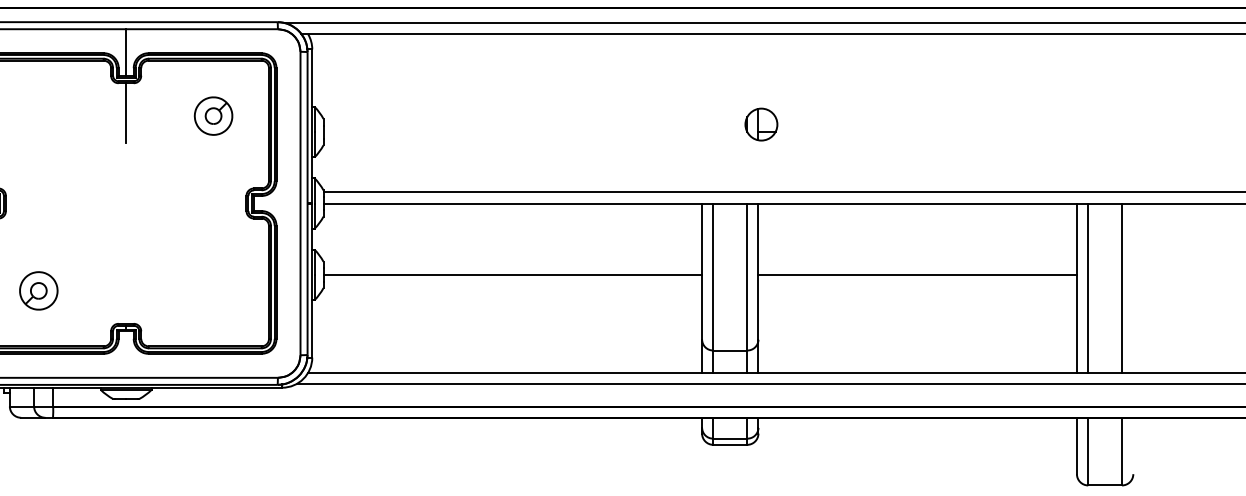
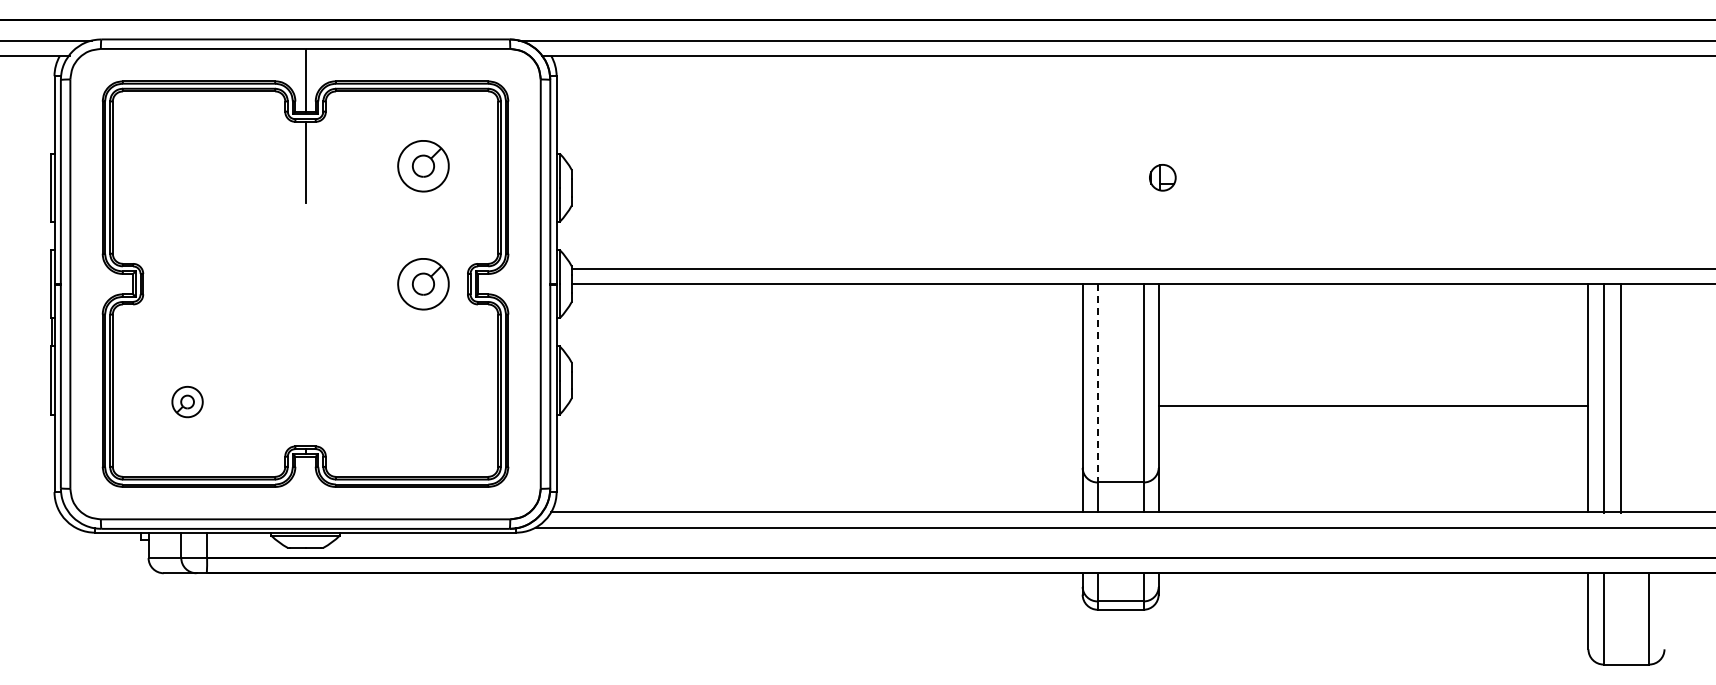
part: (761, 124) -> (1162, 177), size x0.6
part: (213, 203) -> (423, 284), added
line: (512, 274) -> (826, 380), removed
line: (917, 274) -> (1373, 405), moved
line: (713, 277) -> (1097, 383), solid -> dashed
line: (1122, 288) -> (1621, 398), moved
part: (38, 290) -> (187, 401), size x0.6

